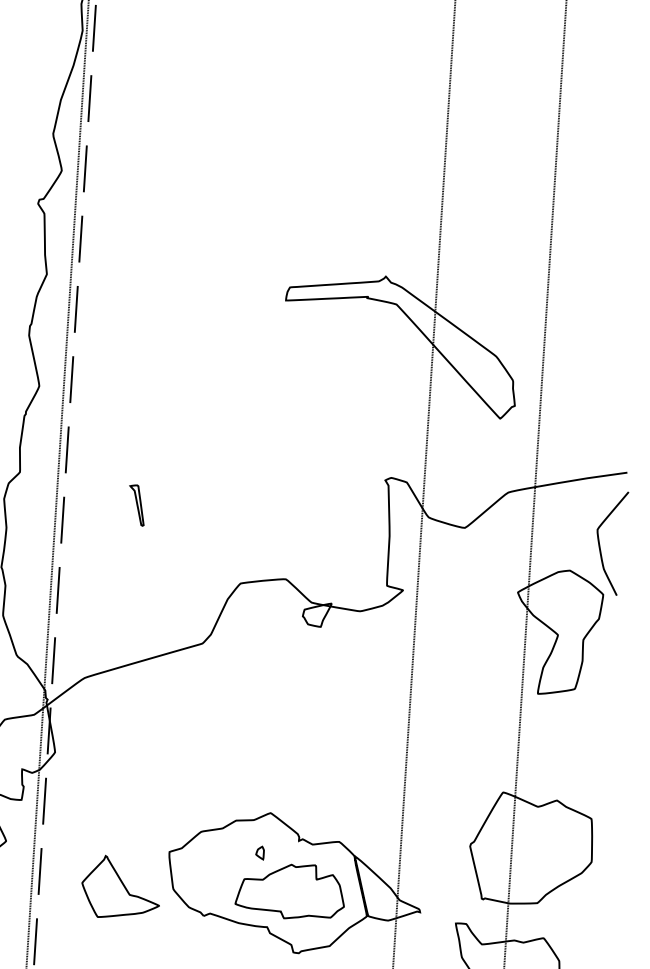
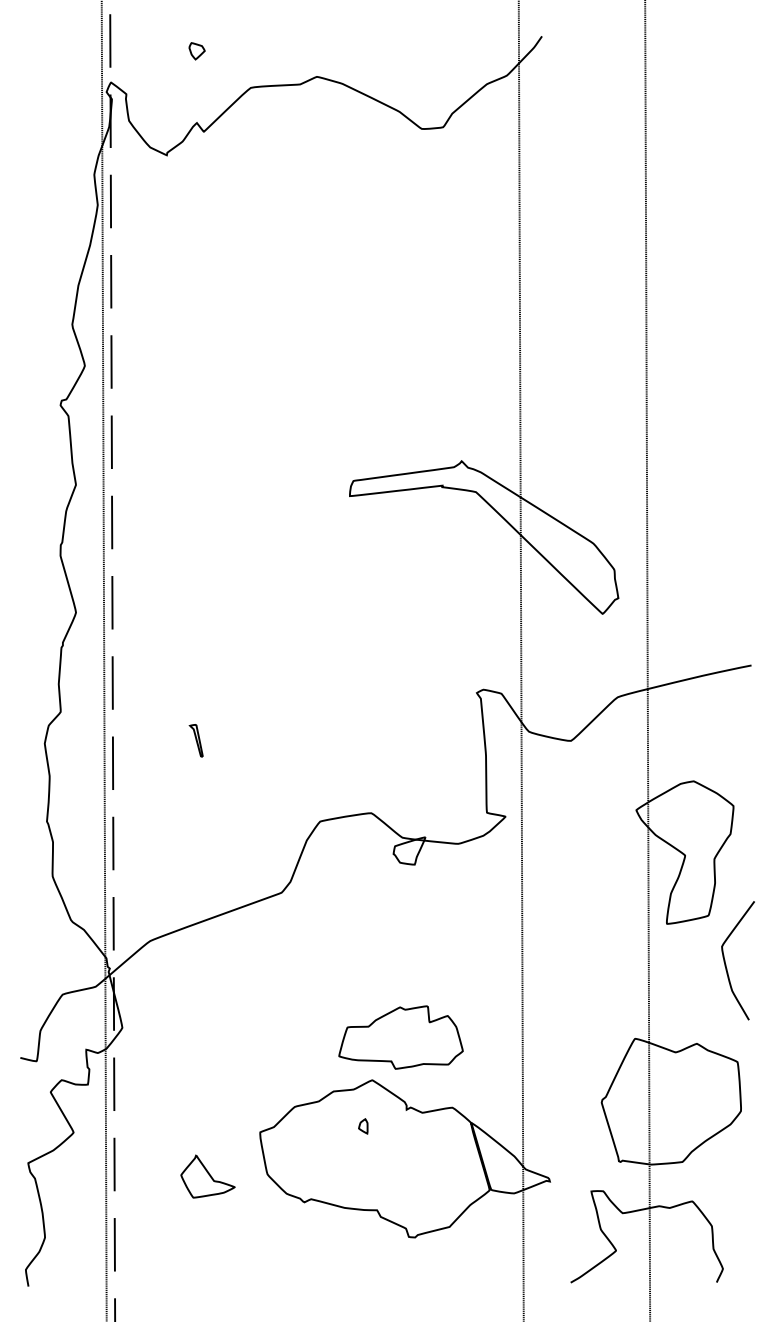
part: (137, 505) -> (196, 740), size x0.7
curve: (600, 545) -> (726, 964), moved
part: (120, 887) -> (207, 1176), size x0.6
part: (290, 891) -> (400, 1037), moved

